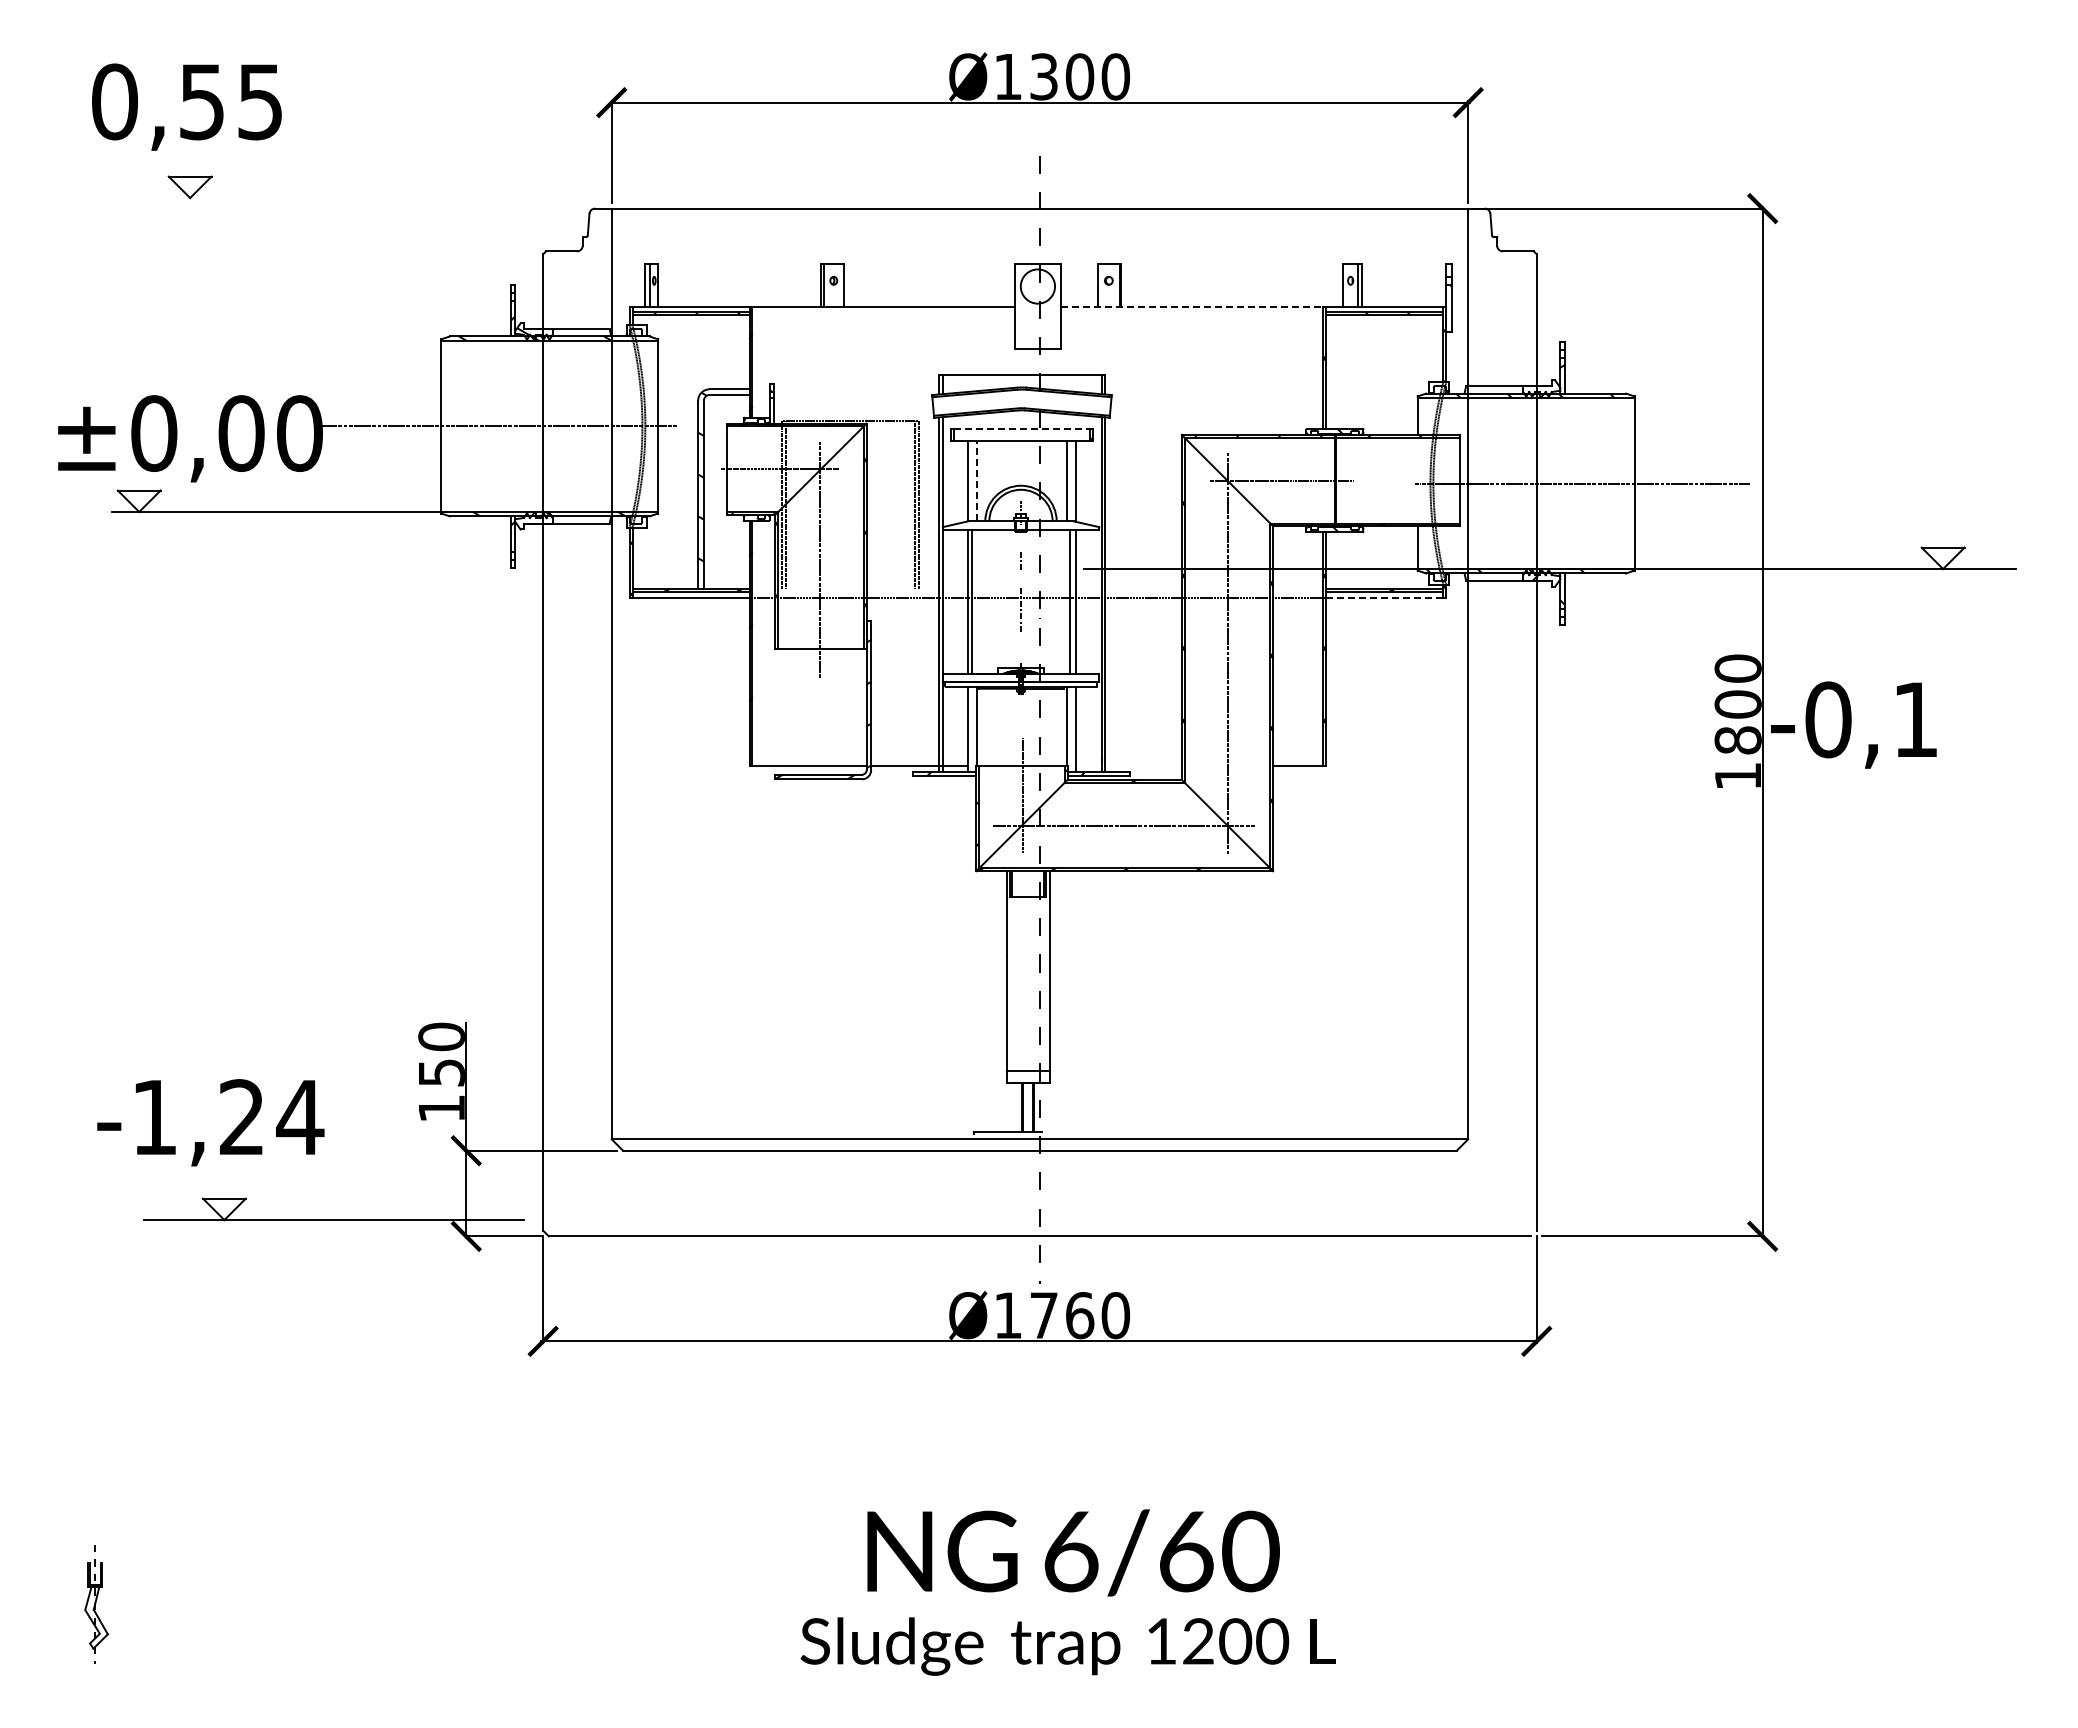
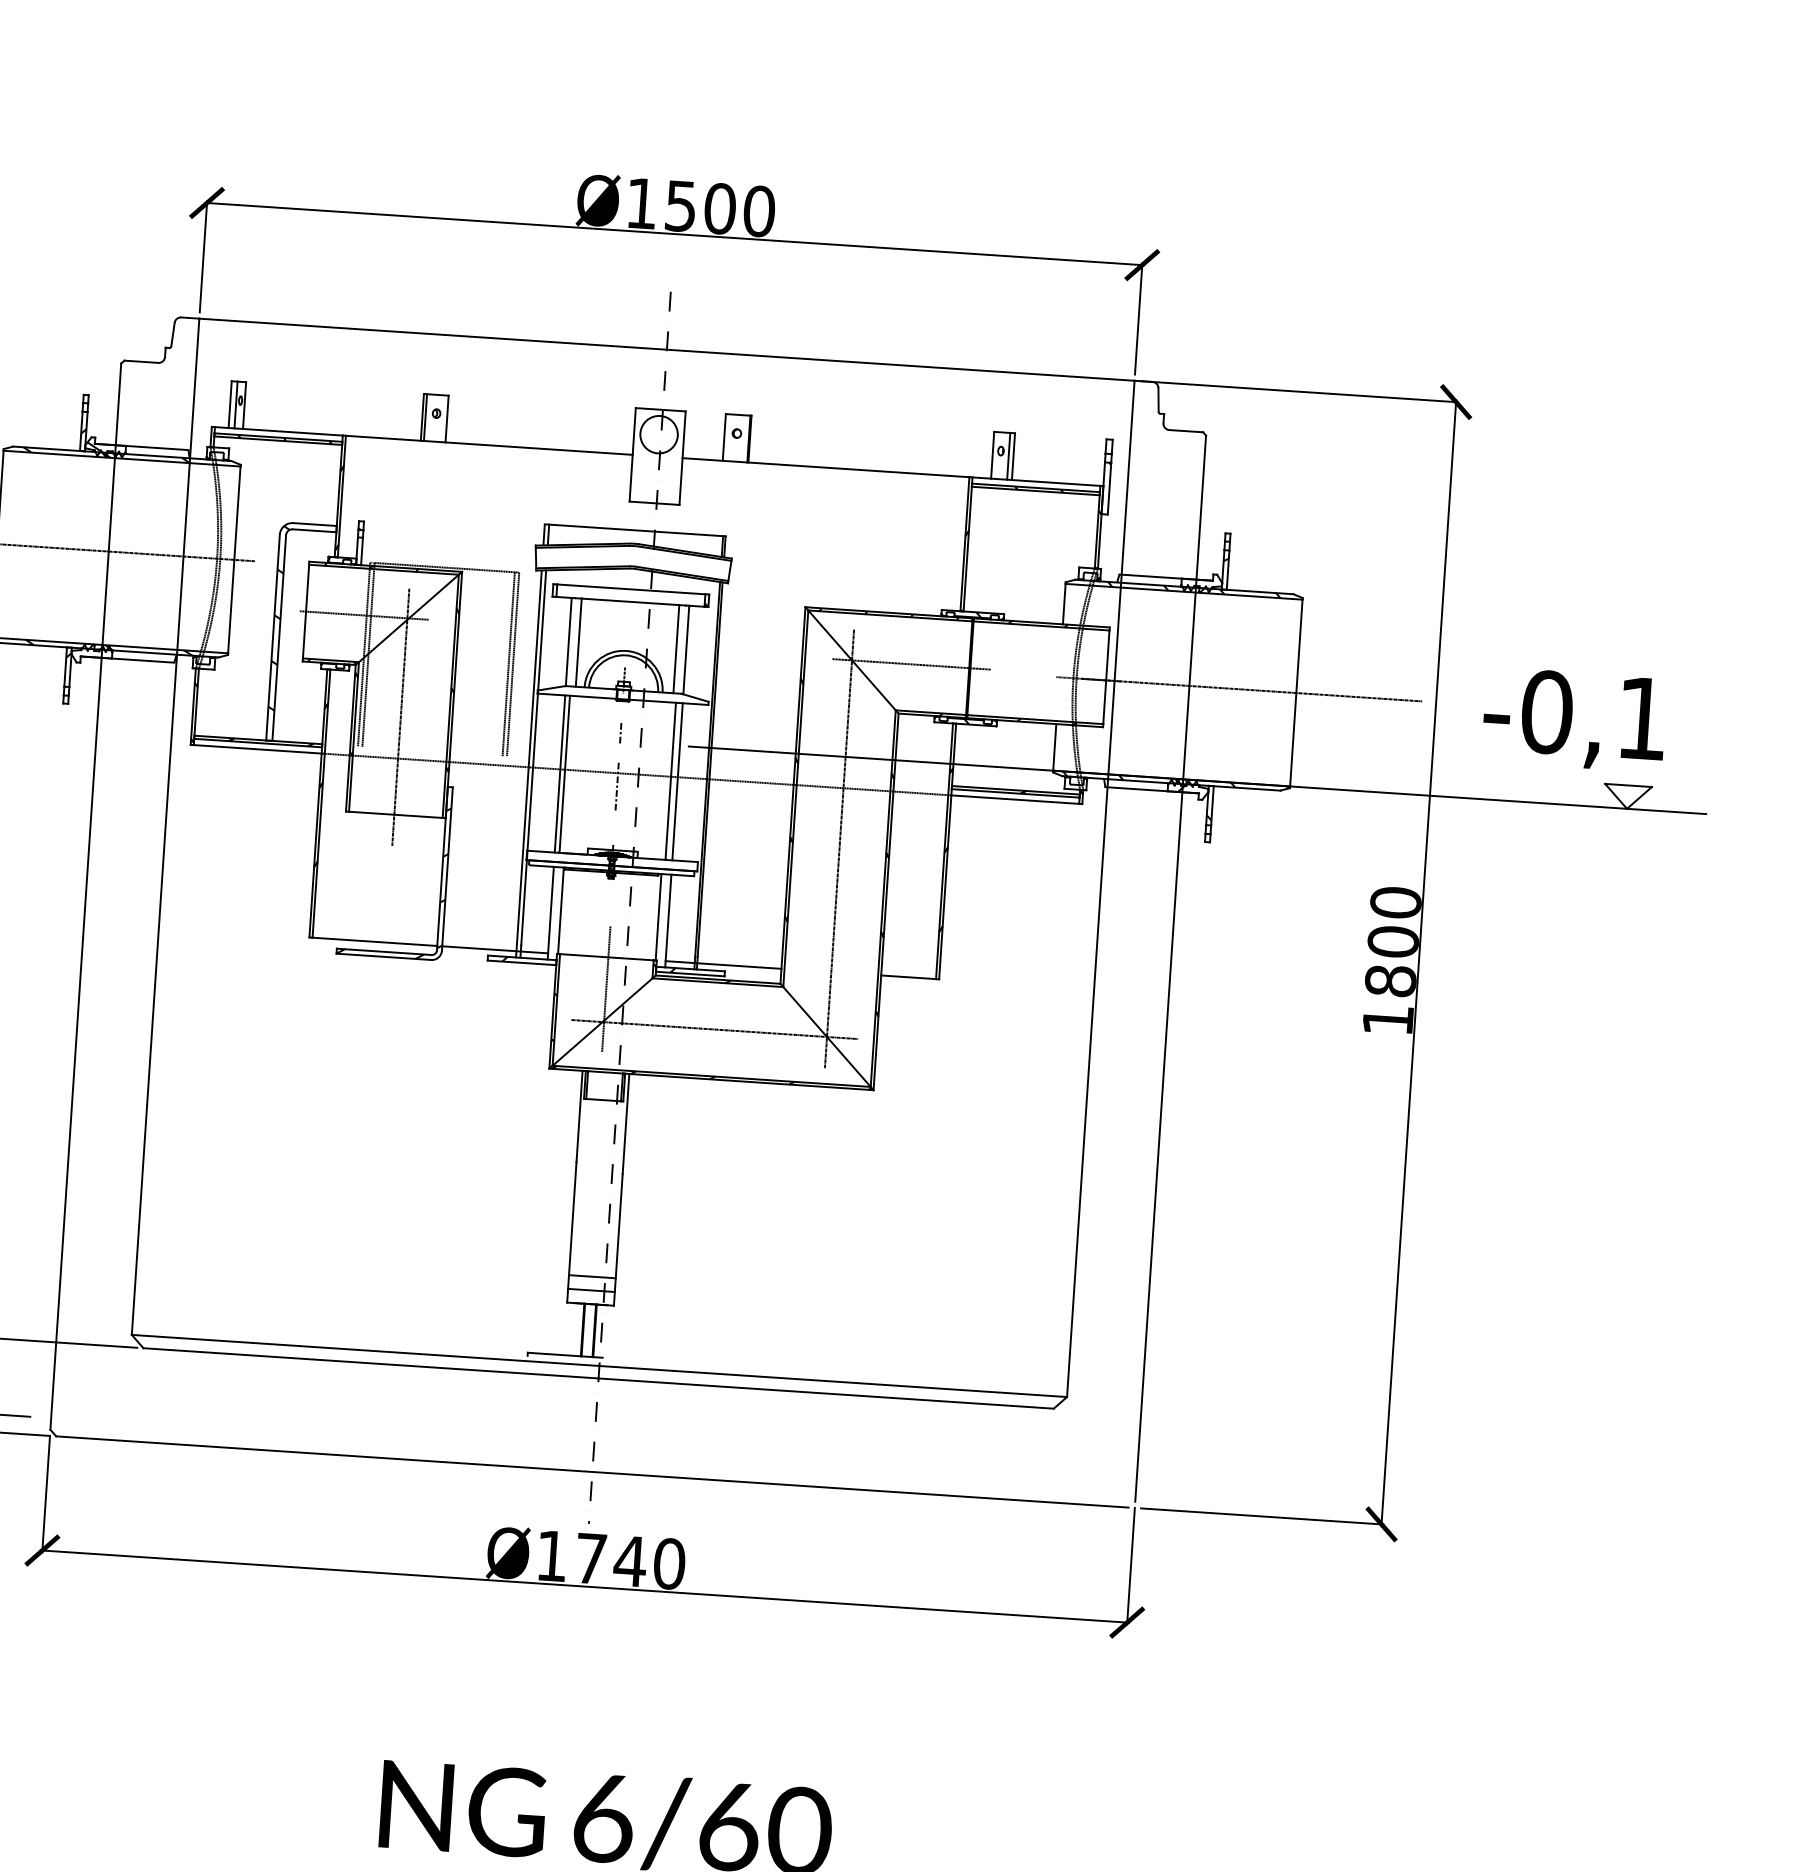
text: (1044, 76) -> (681, 205), Ø1300 -> Ø1500
line: (1192, 306) -> (826, 467), dashed -> solid
line: (1021, 429) -> (630, 589), dashed -> solid
line: (977, 480) -> (579, 642), dashed -> solid
line: (1384, 597) -> (1014, 799), dashed -> solid
text: (1853, 724) -> (1574, 719), moved
line: (1128, 766) -> (723, 965), added
line: (1027, 1058) -> (591, 1276), added
text: (1079, 1315) -> (629, 1561), Ø1760 -> Ø1740

